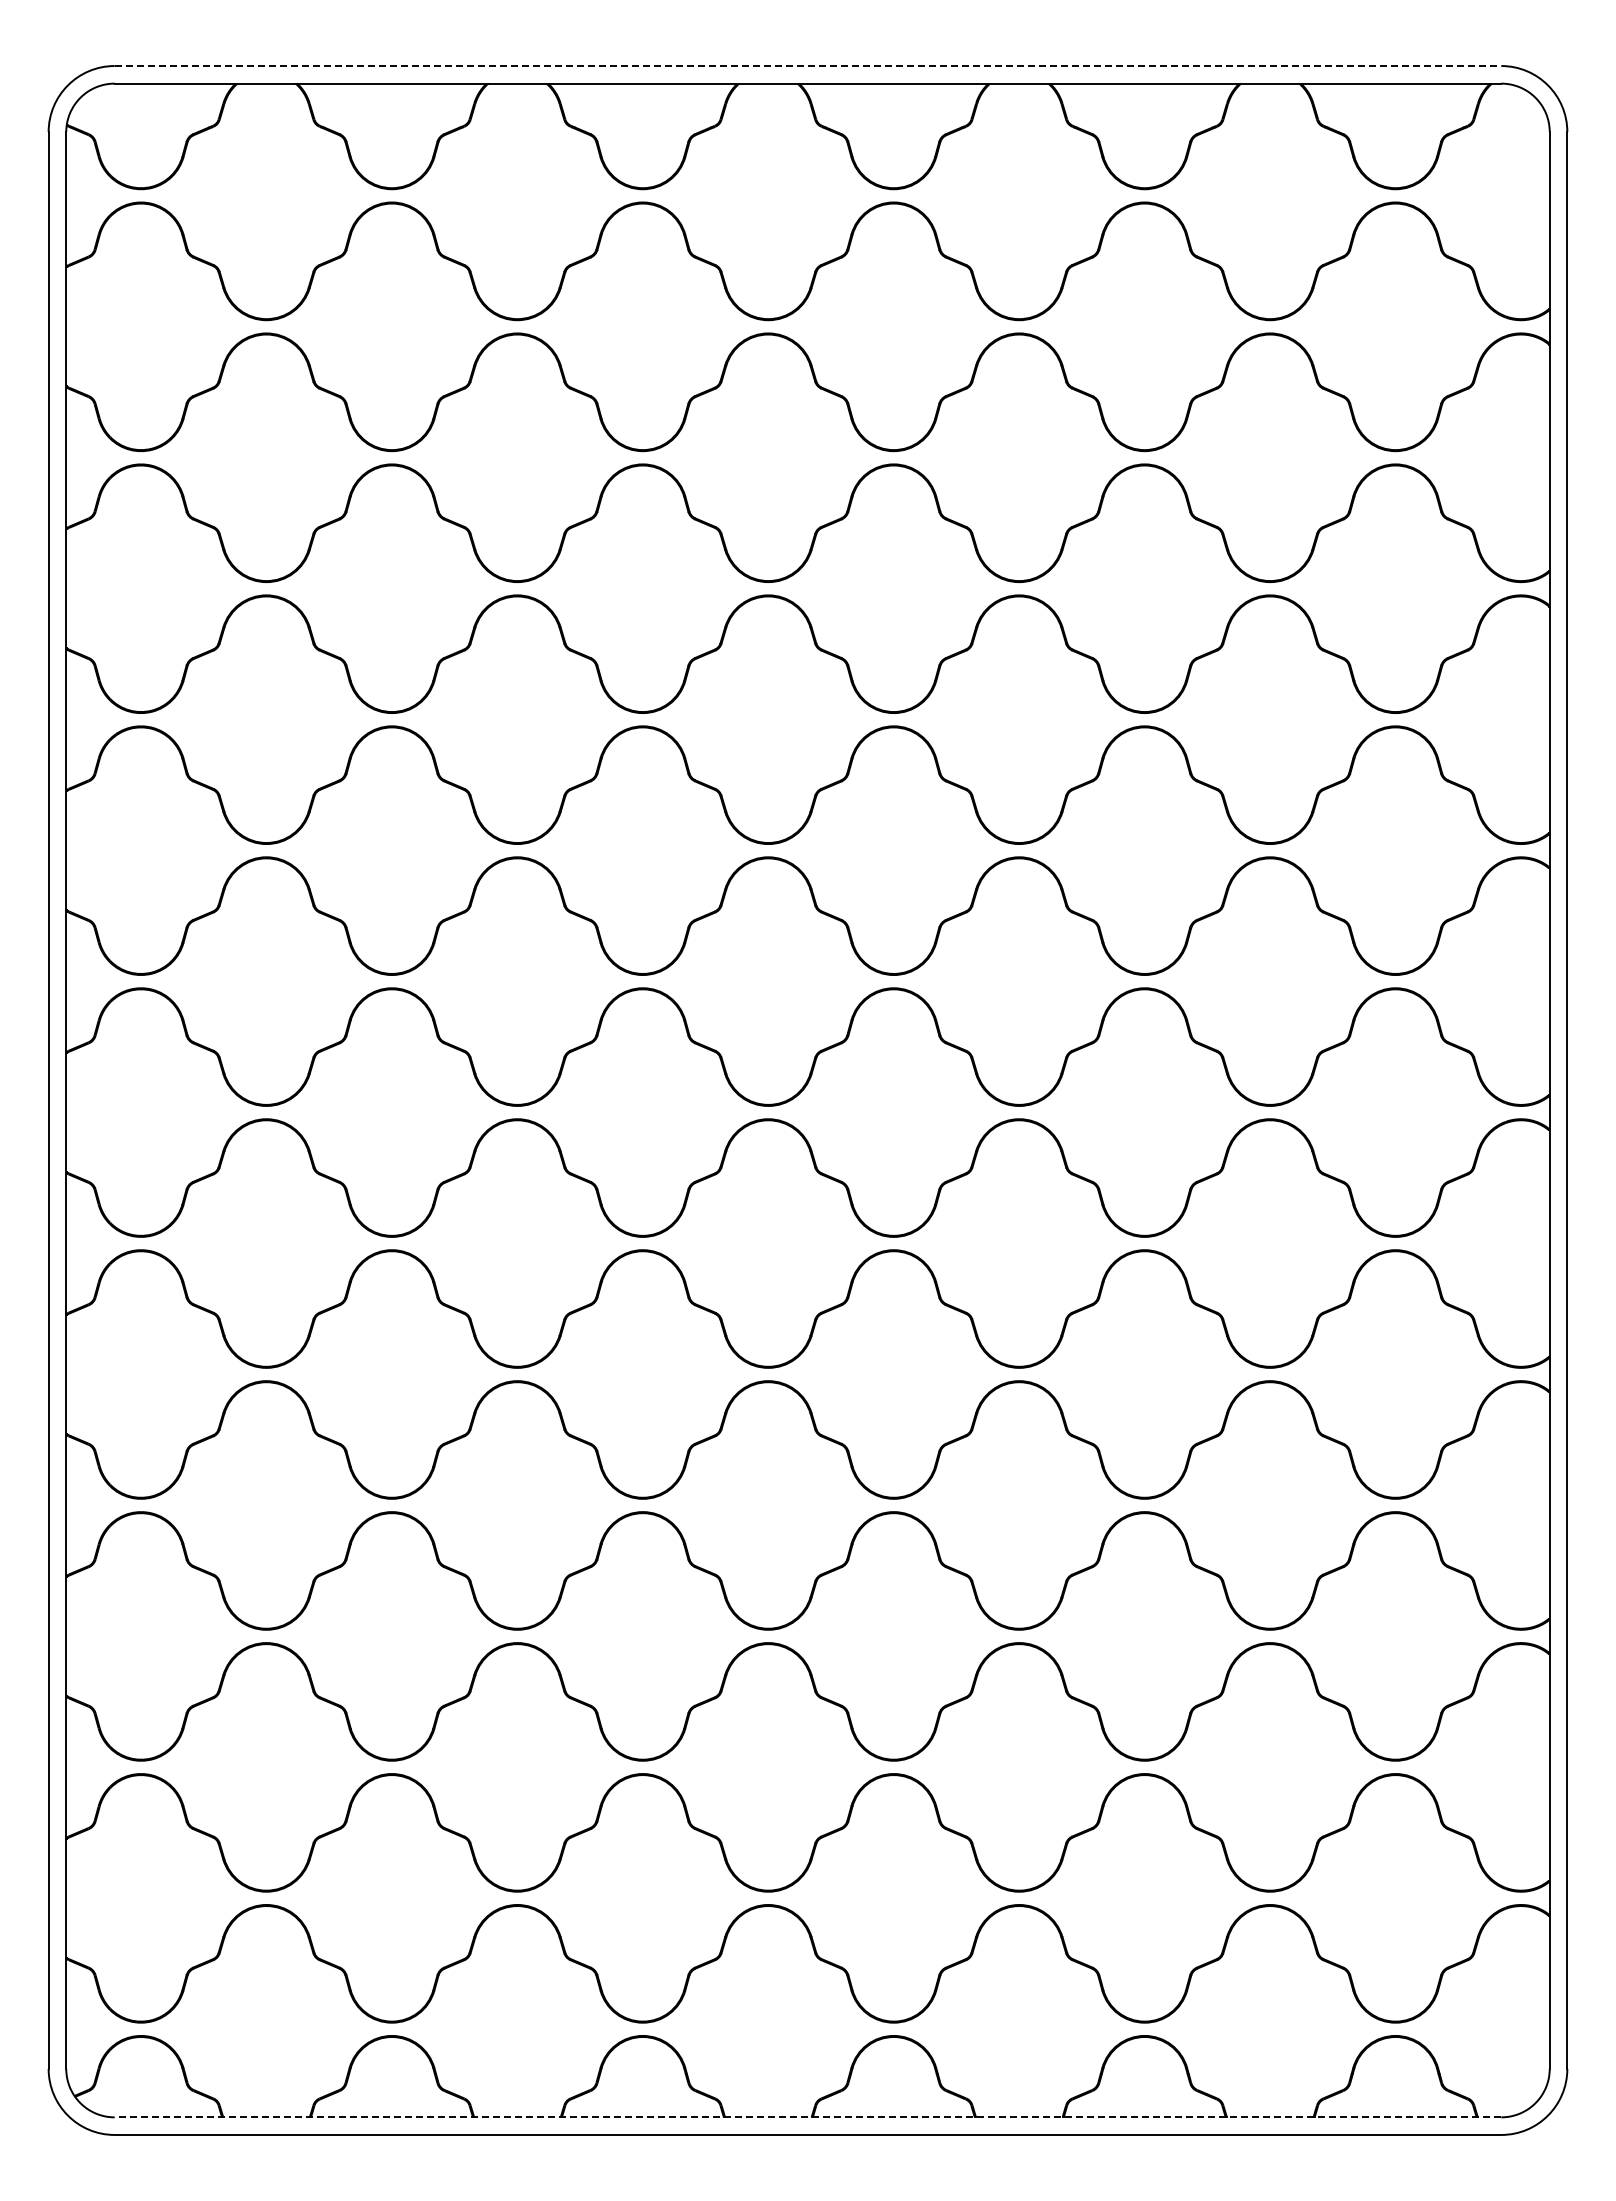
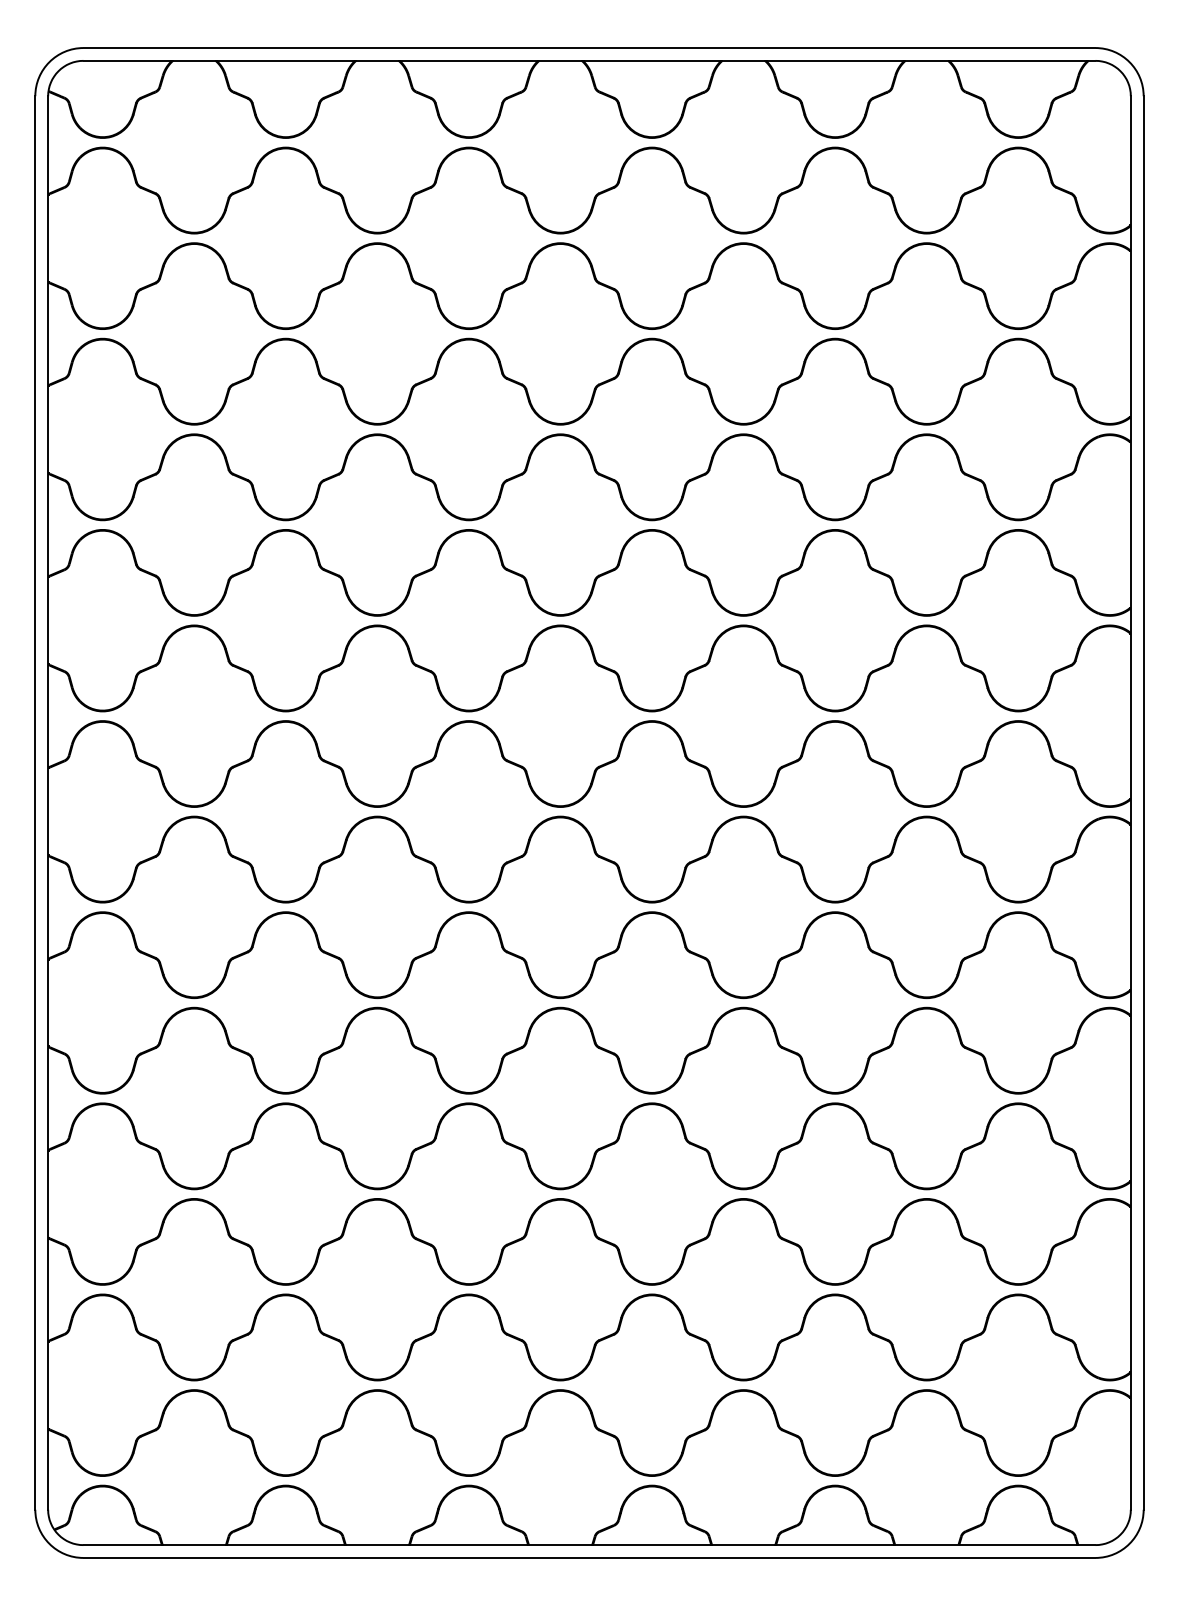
line: (808, 66) -> (589, 48), dashed -> solid
line: (807, 2117) -> (589, 1545), dashed -> solid

